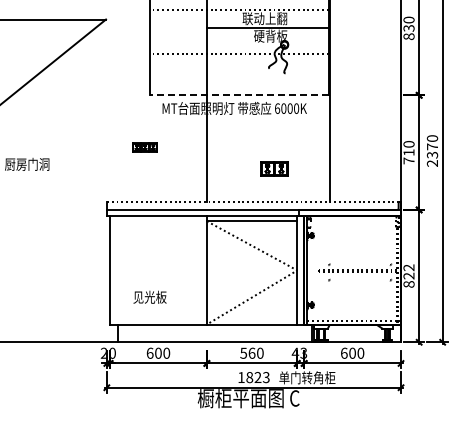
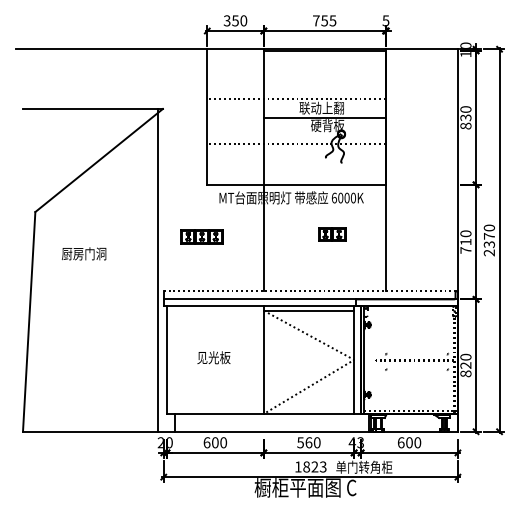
line: (238, 95) -> (295, 184), dashed -> solid
part: (144, 147) -> (201, 236), size x1.67
part: (274, 169) -> (332, 234), moved
line: (101, 180) -> (158, 269), added
text: (408, 267) -> (465, 356), 822 -> 820
text: (149, 297) -> (213, 357), moved

